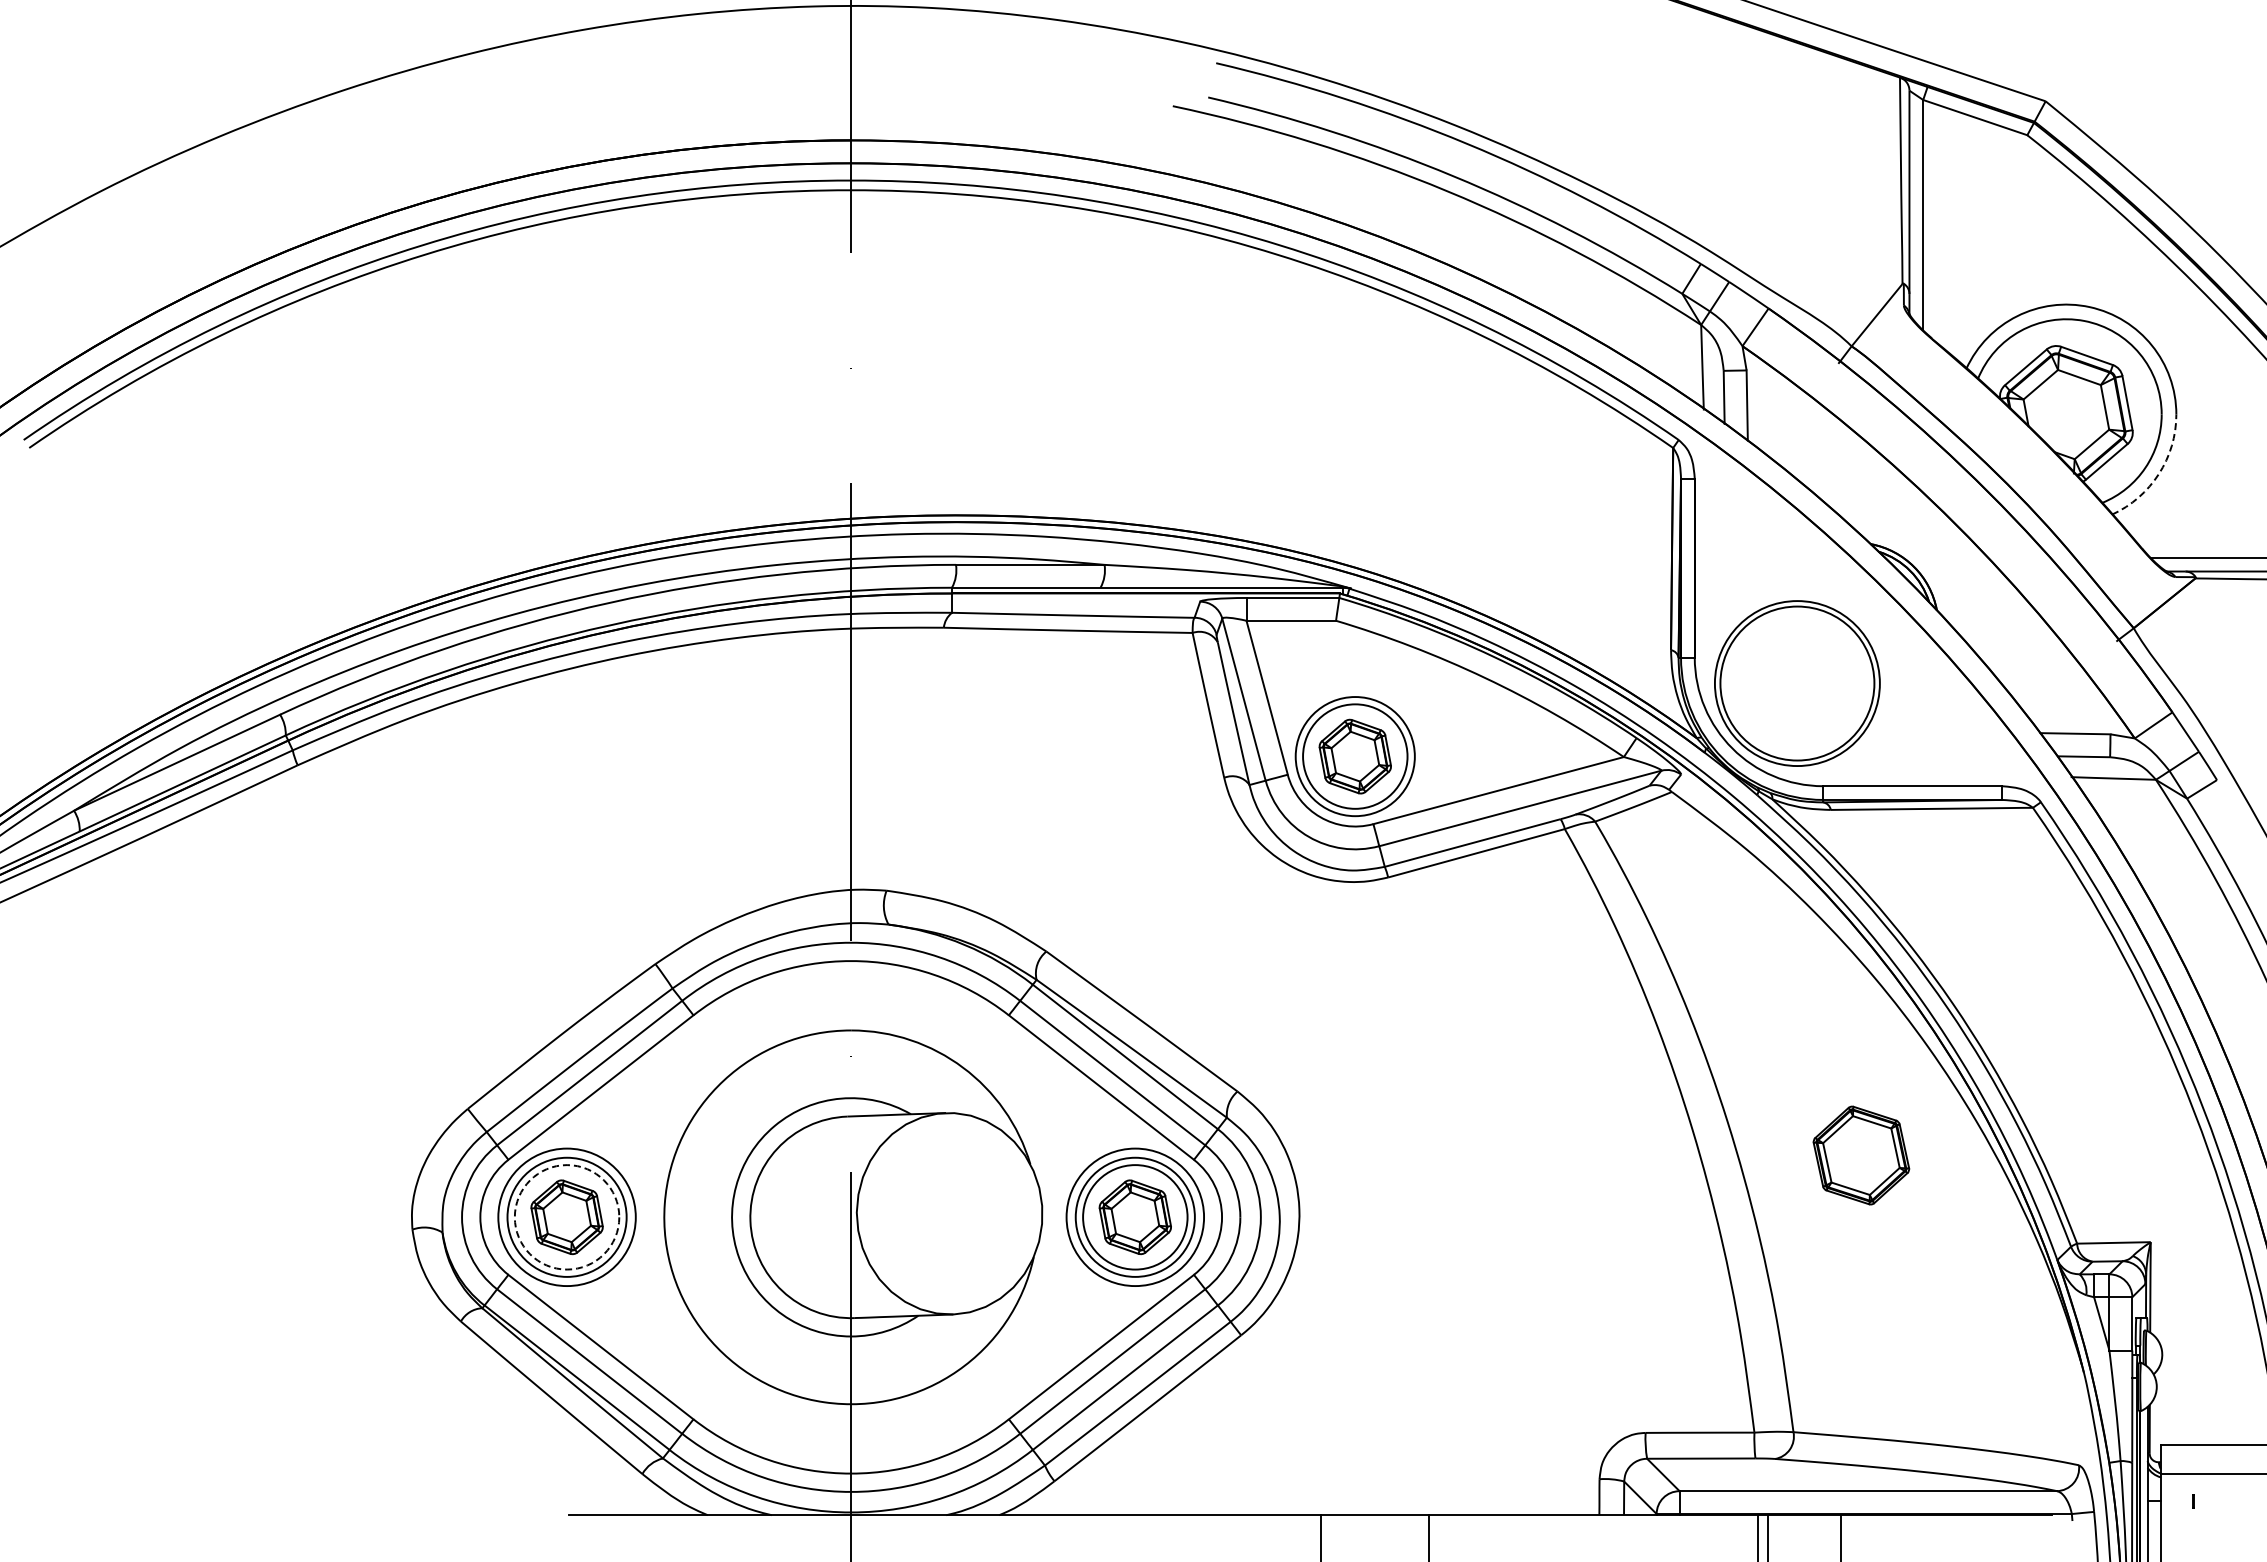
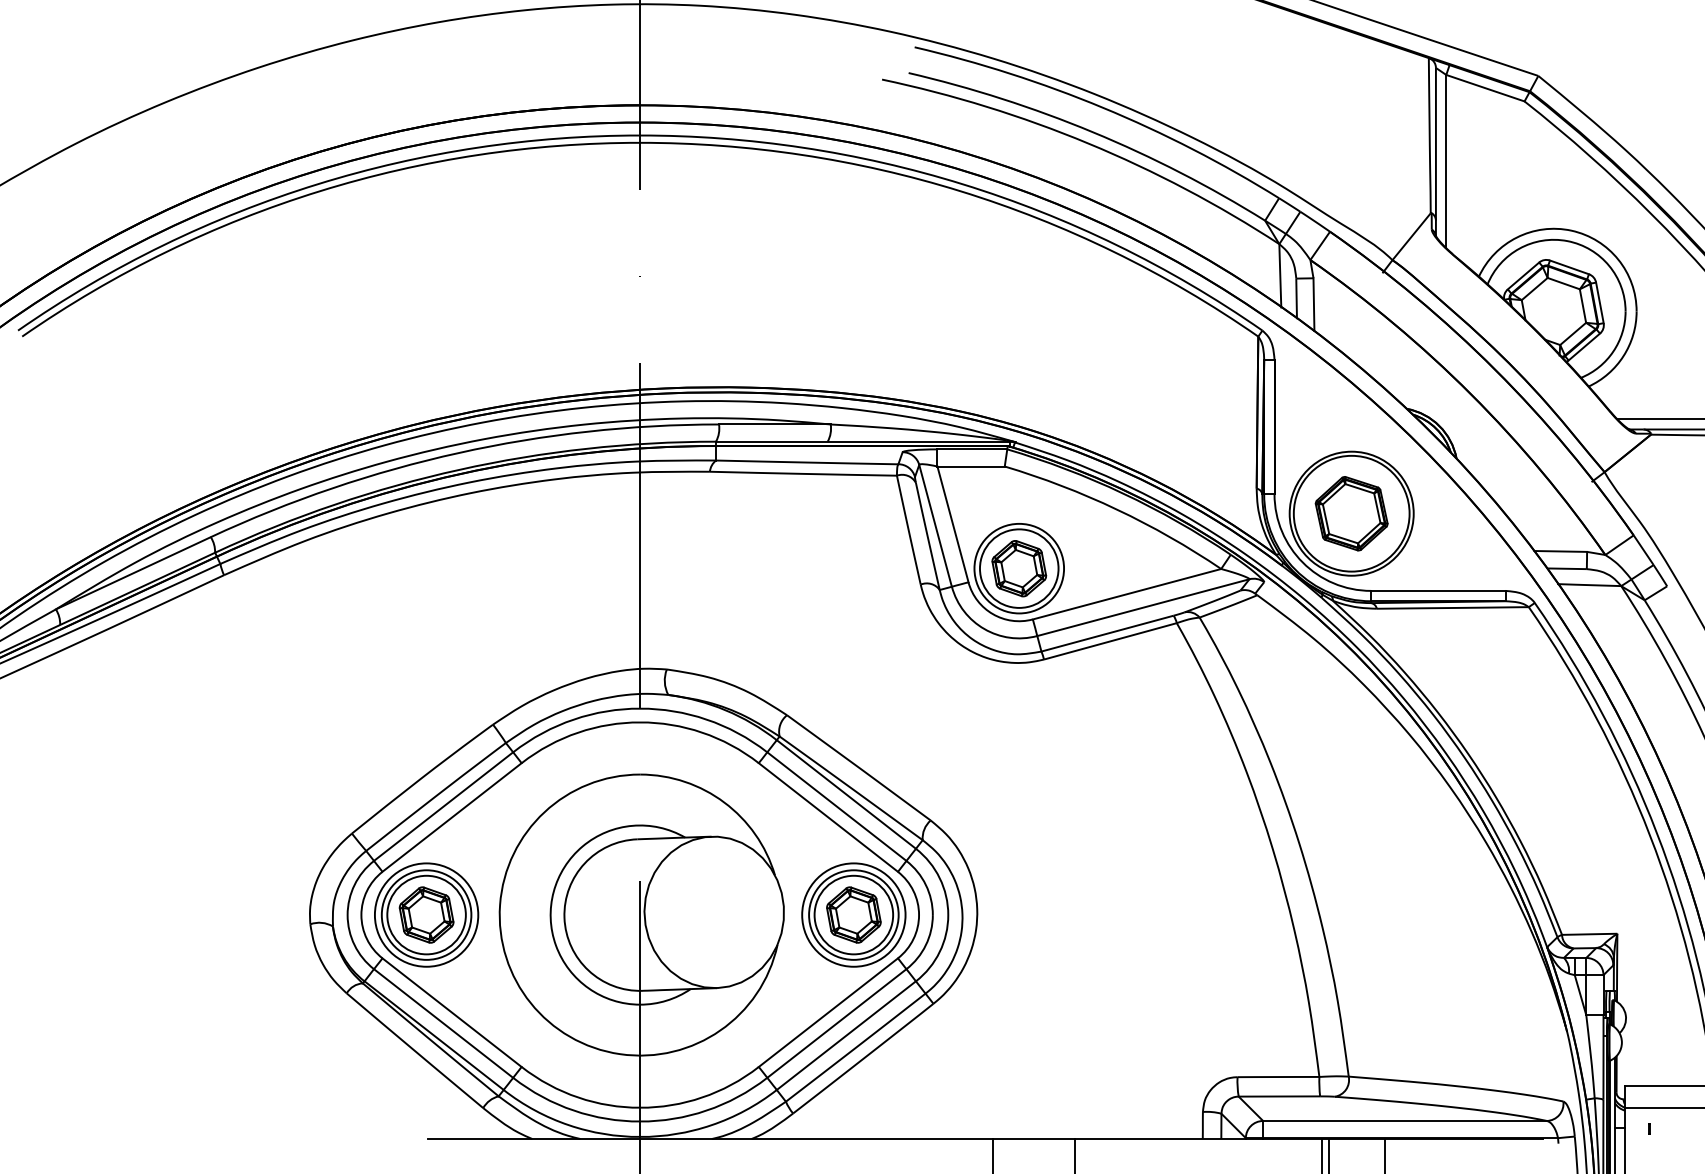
arc: (2158, 474) -> (1623, 356), dashed -> solid
part: (1861, 1155) -> (1351, 513), moved
circle: (566, 1217) -> (426, 915), dashed -> solid

